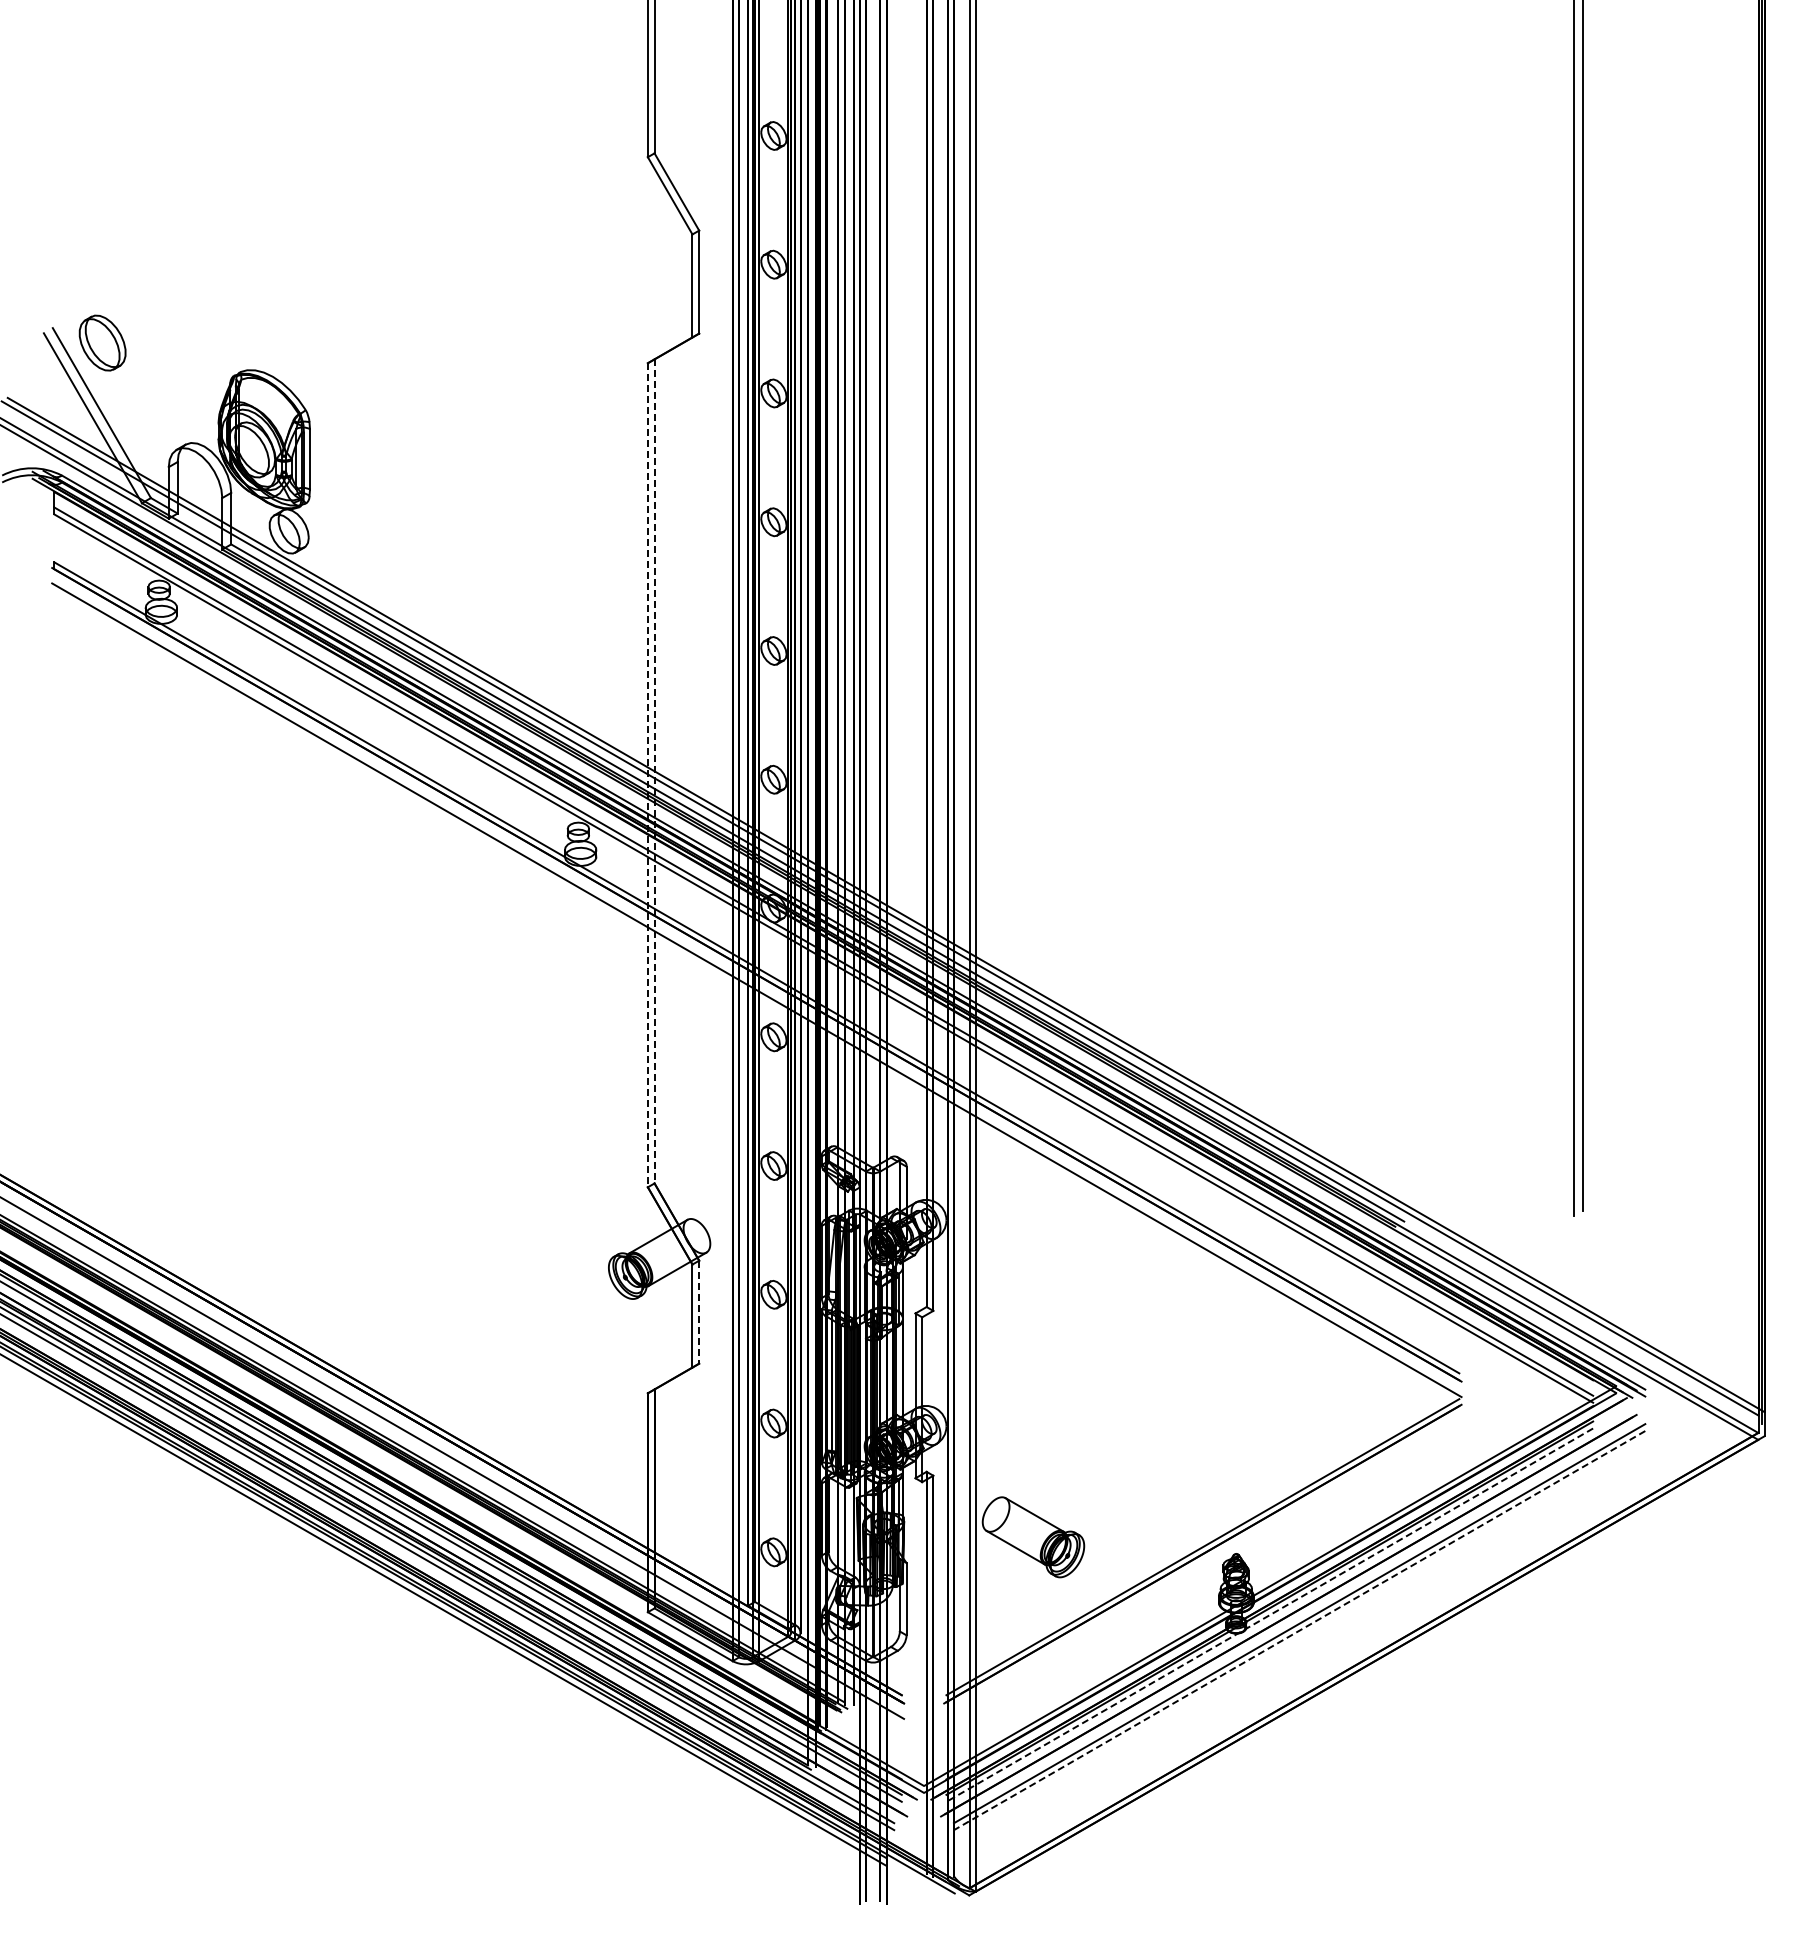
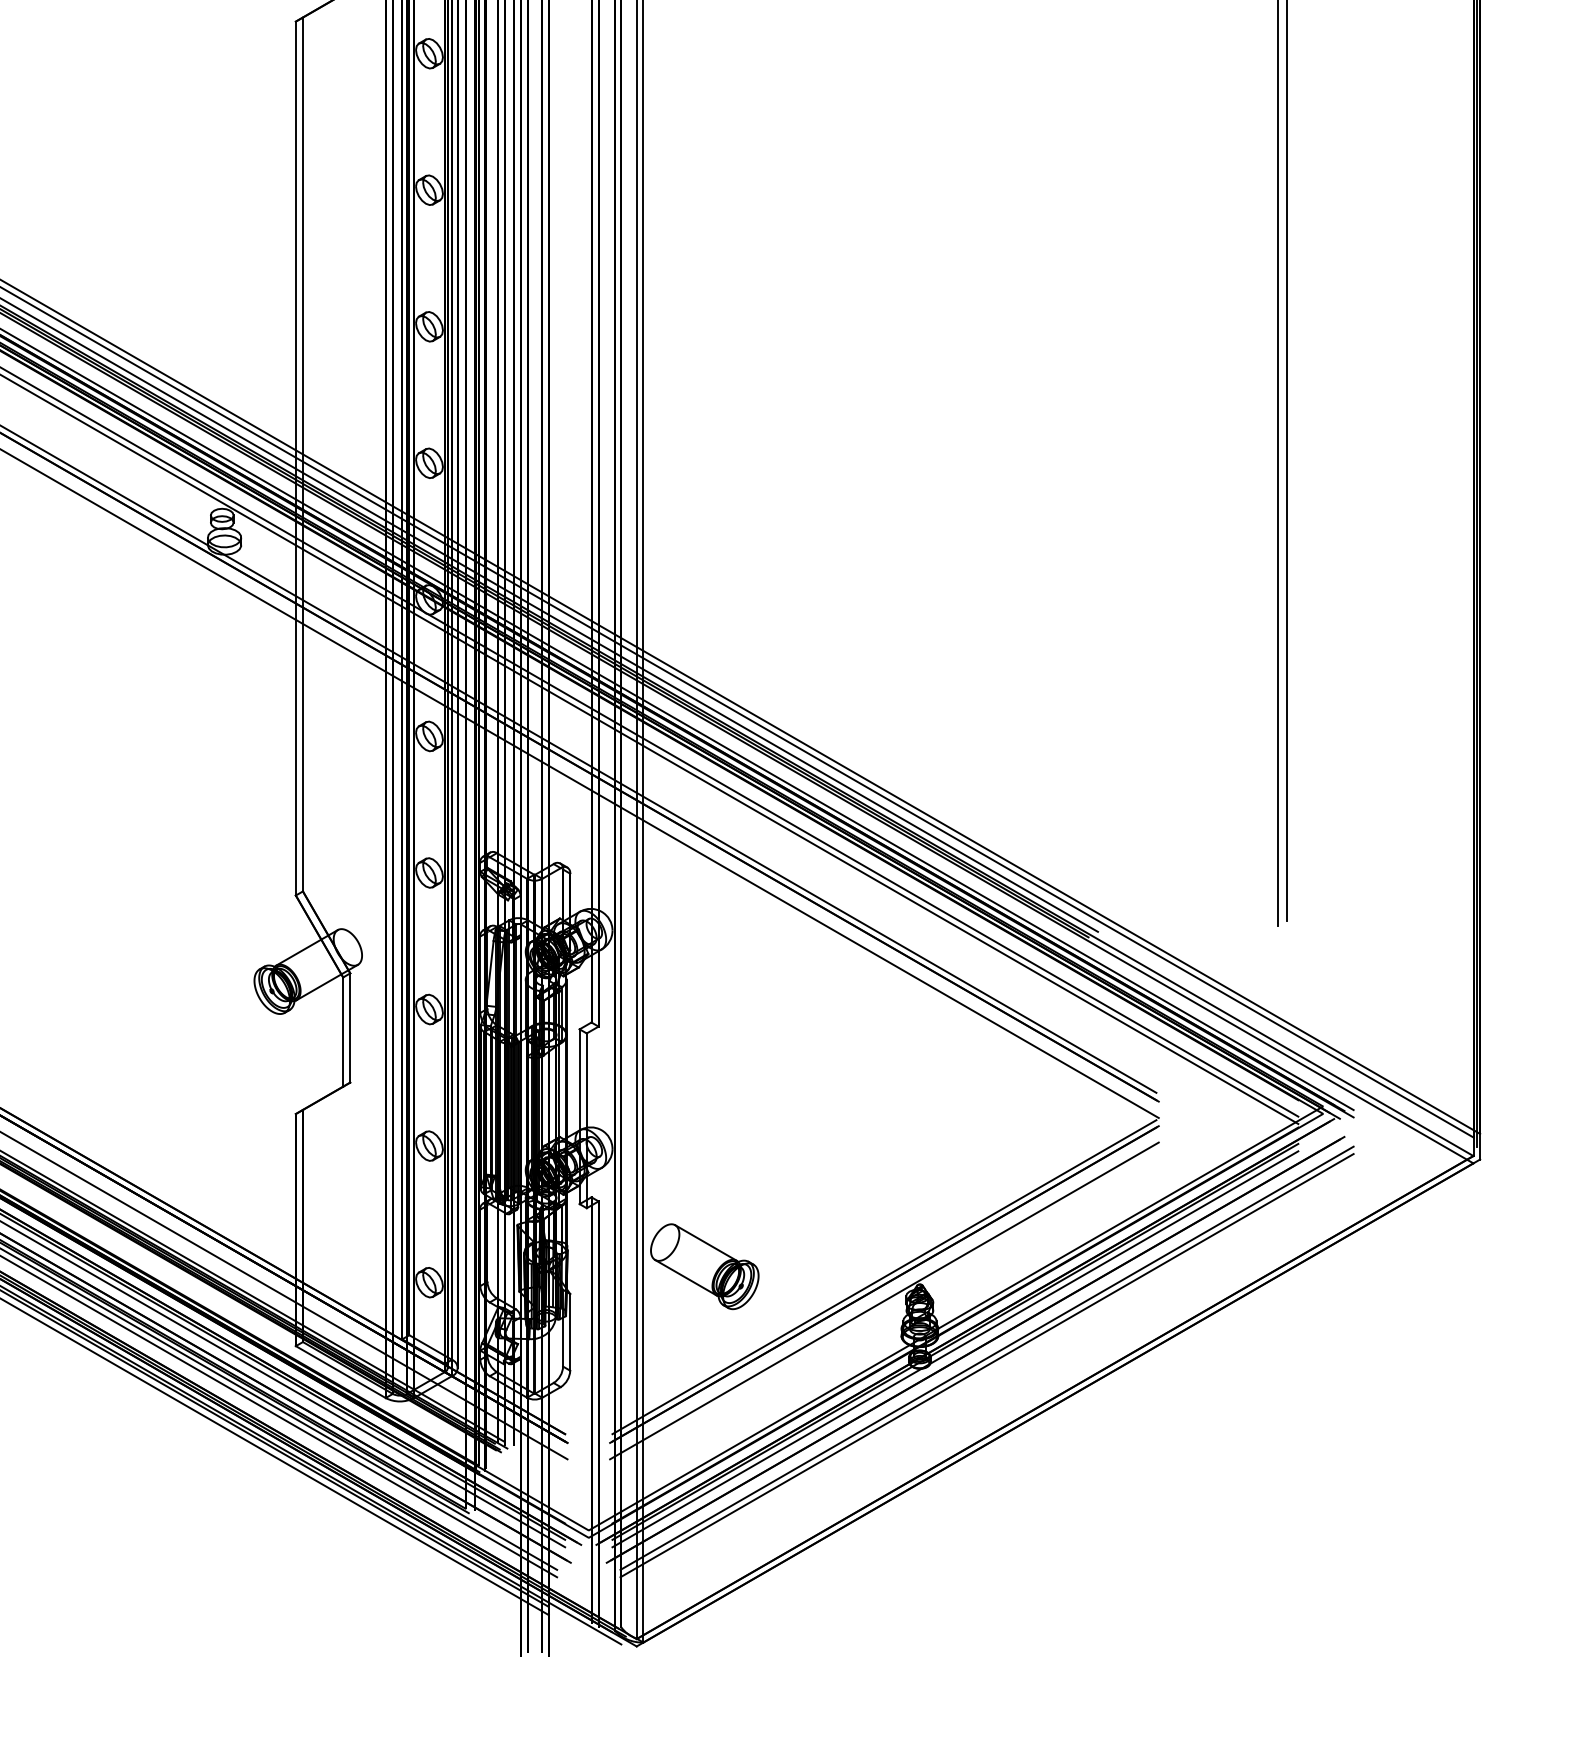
line: (654, 771) -> (302, 454), dashed -> solid
line: (647, 775) -> (295, 458), dashed -> solid
line: (699, 1312) -> (350, 1028), dashed -> solid
line: (1202, 1569) -> (884, 1300), added
line: (1269, 1615) -> (955, 1349), dashed -> solid
line: (1299, 1630) -> (986, 1365), dashed -> solid

